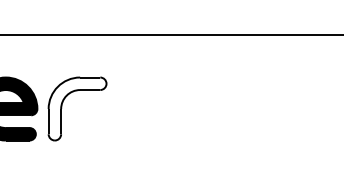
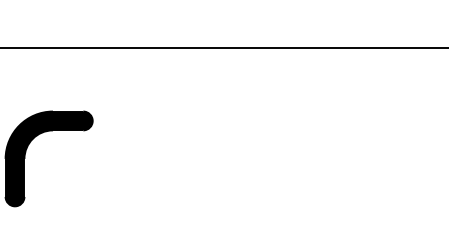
fill: (77, 108) -> (49, 158), added

